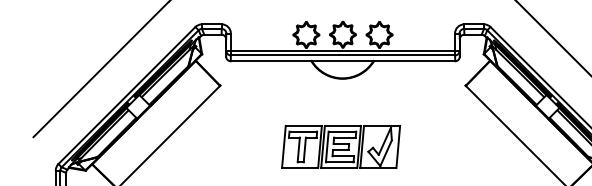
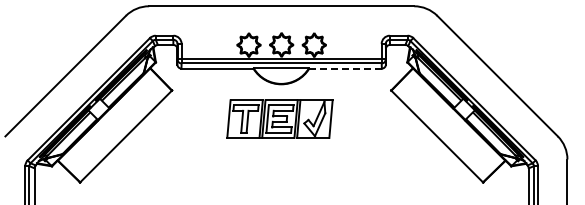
line: (414, 61) -> (345, 68), solid -> dashed
part: (340, 146) -> (279, 118), moved

